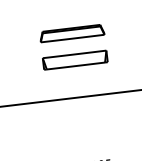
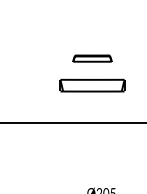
part: (72, 33) -> (92, 58), size x0.6

